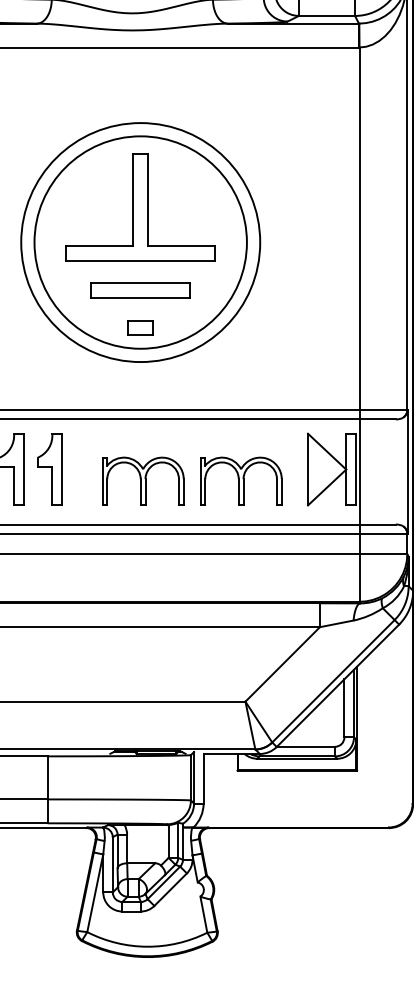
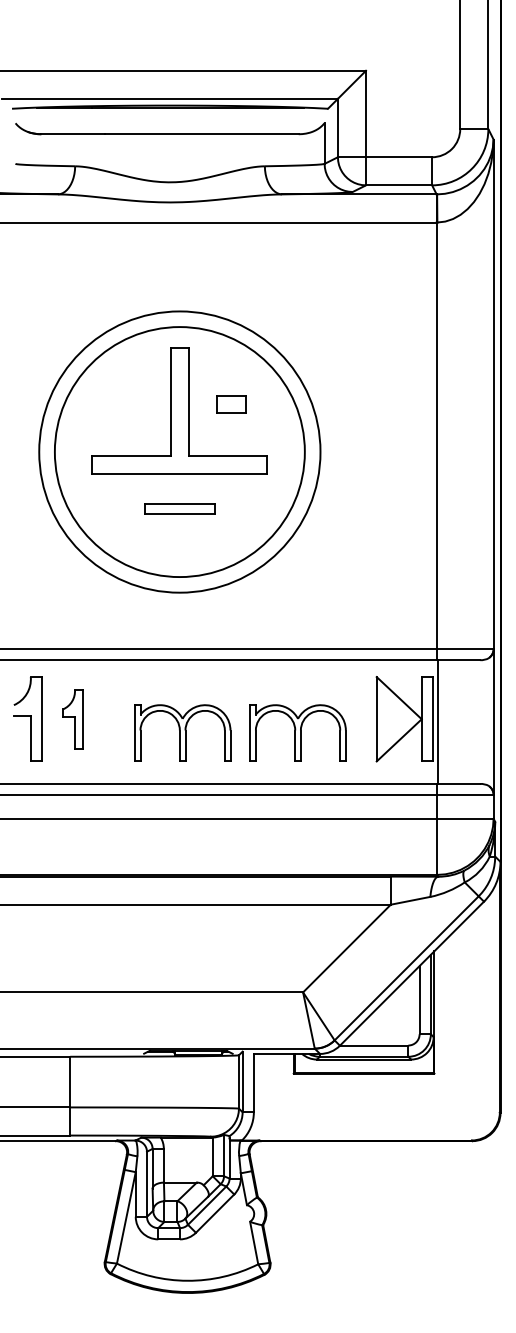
part: (140, 290) -> (179, 508), size x0.6
part: (140, 327) -> (231, 404), moved
part: (49, 468) -> (72, 718), size x0.7

